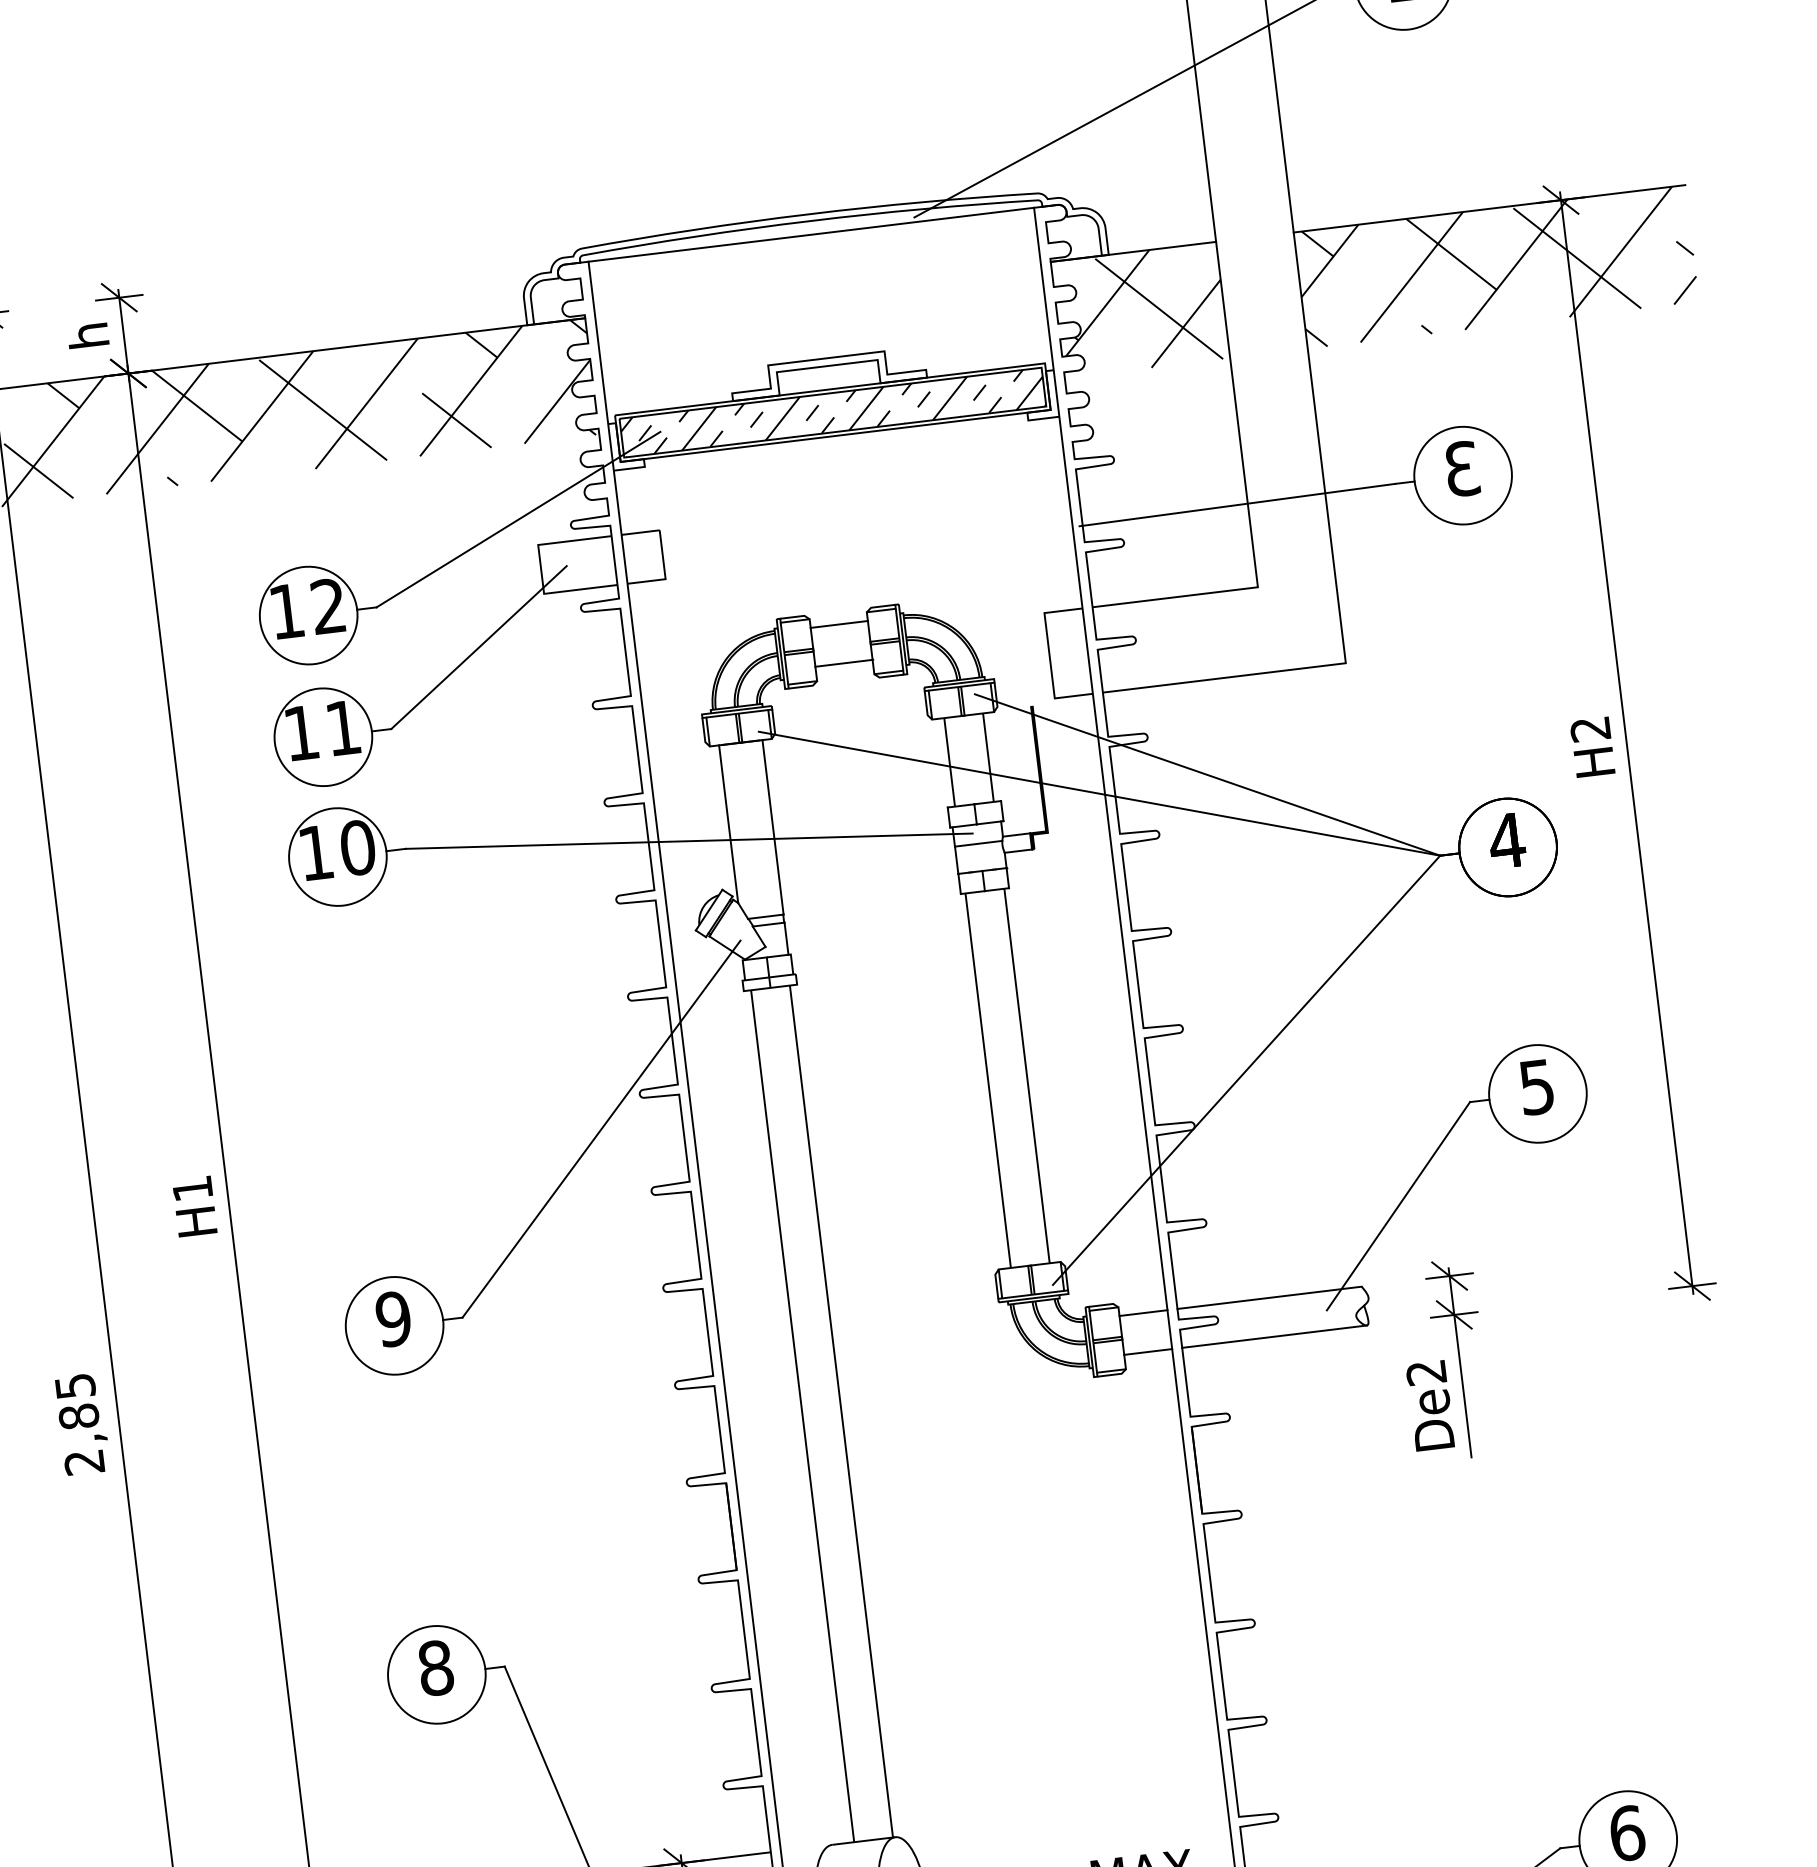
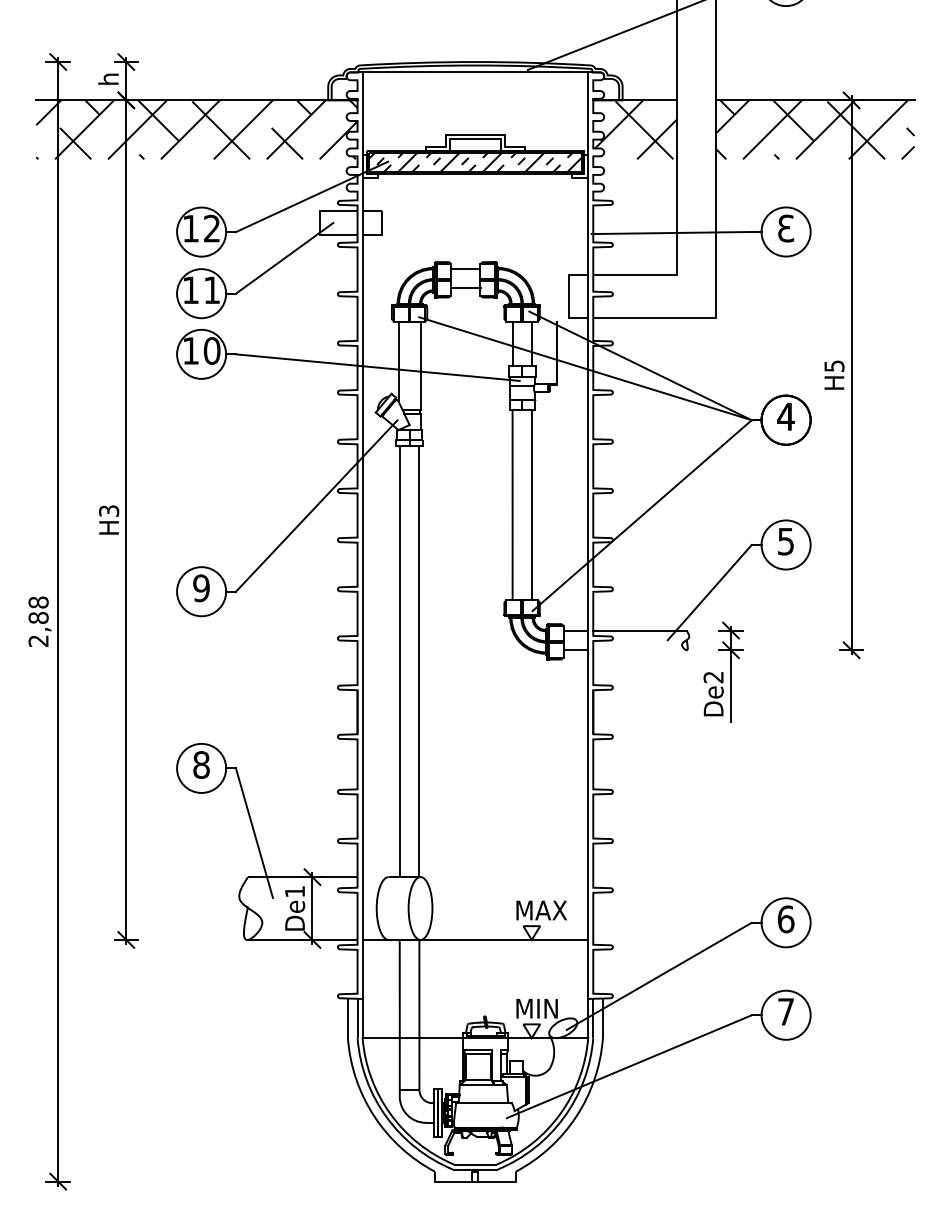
text: (1590, 729) -> (834, 366), H2 -> H5
text: (193, 1187) -> (109, 510), H1 -> H3
line: (1273, 1337) -> (639, 650), removed
text: (75, 1386) -> (38, 602), 2,85 -> 2,88

